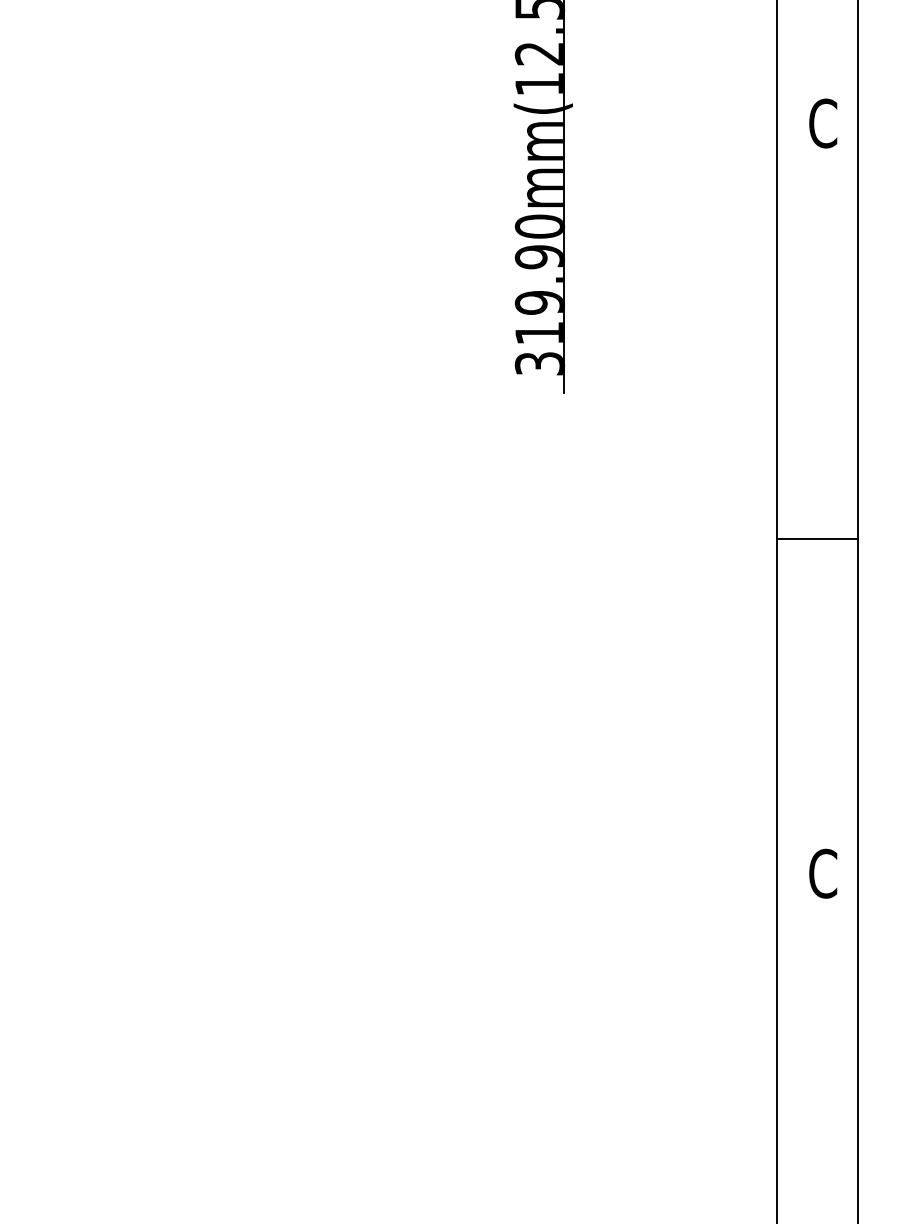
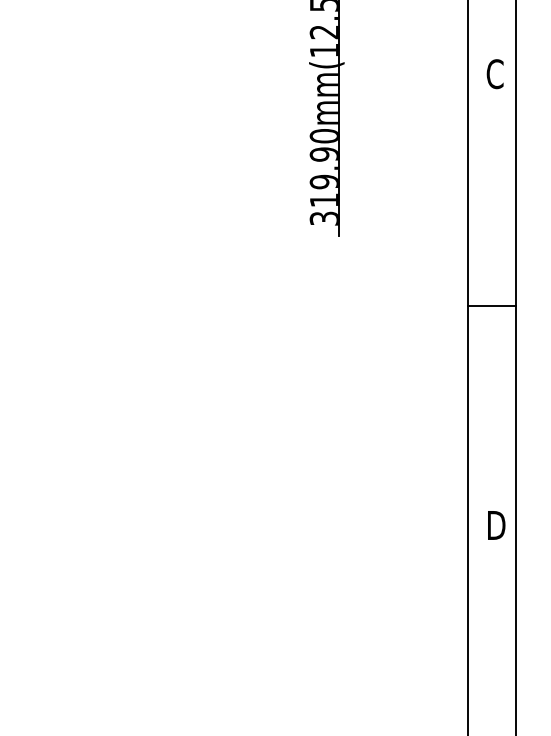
line: (817, 539) -> (491, 306), moved
text: (823, 873) -> (495, 525), C -> D

